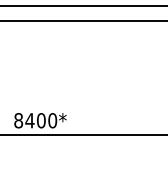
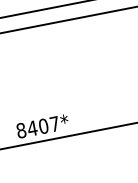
text: (52, 120) -> (54, 123), 8400* -> 8407*

